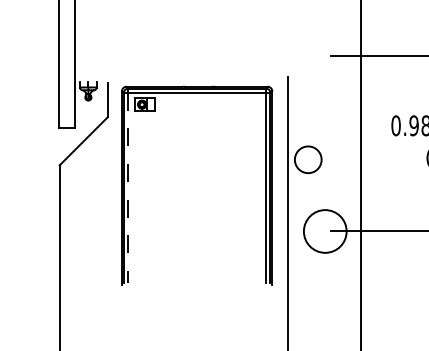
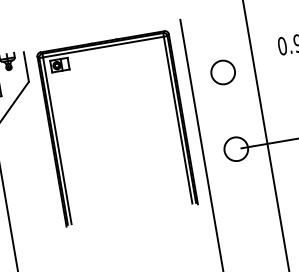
circle: (308, 159) -> (223, 72), moved
line: (128, 188) -> (57, 141), dashed -> solid
circle: (324, 231) -> (235, 149), size x0.62

